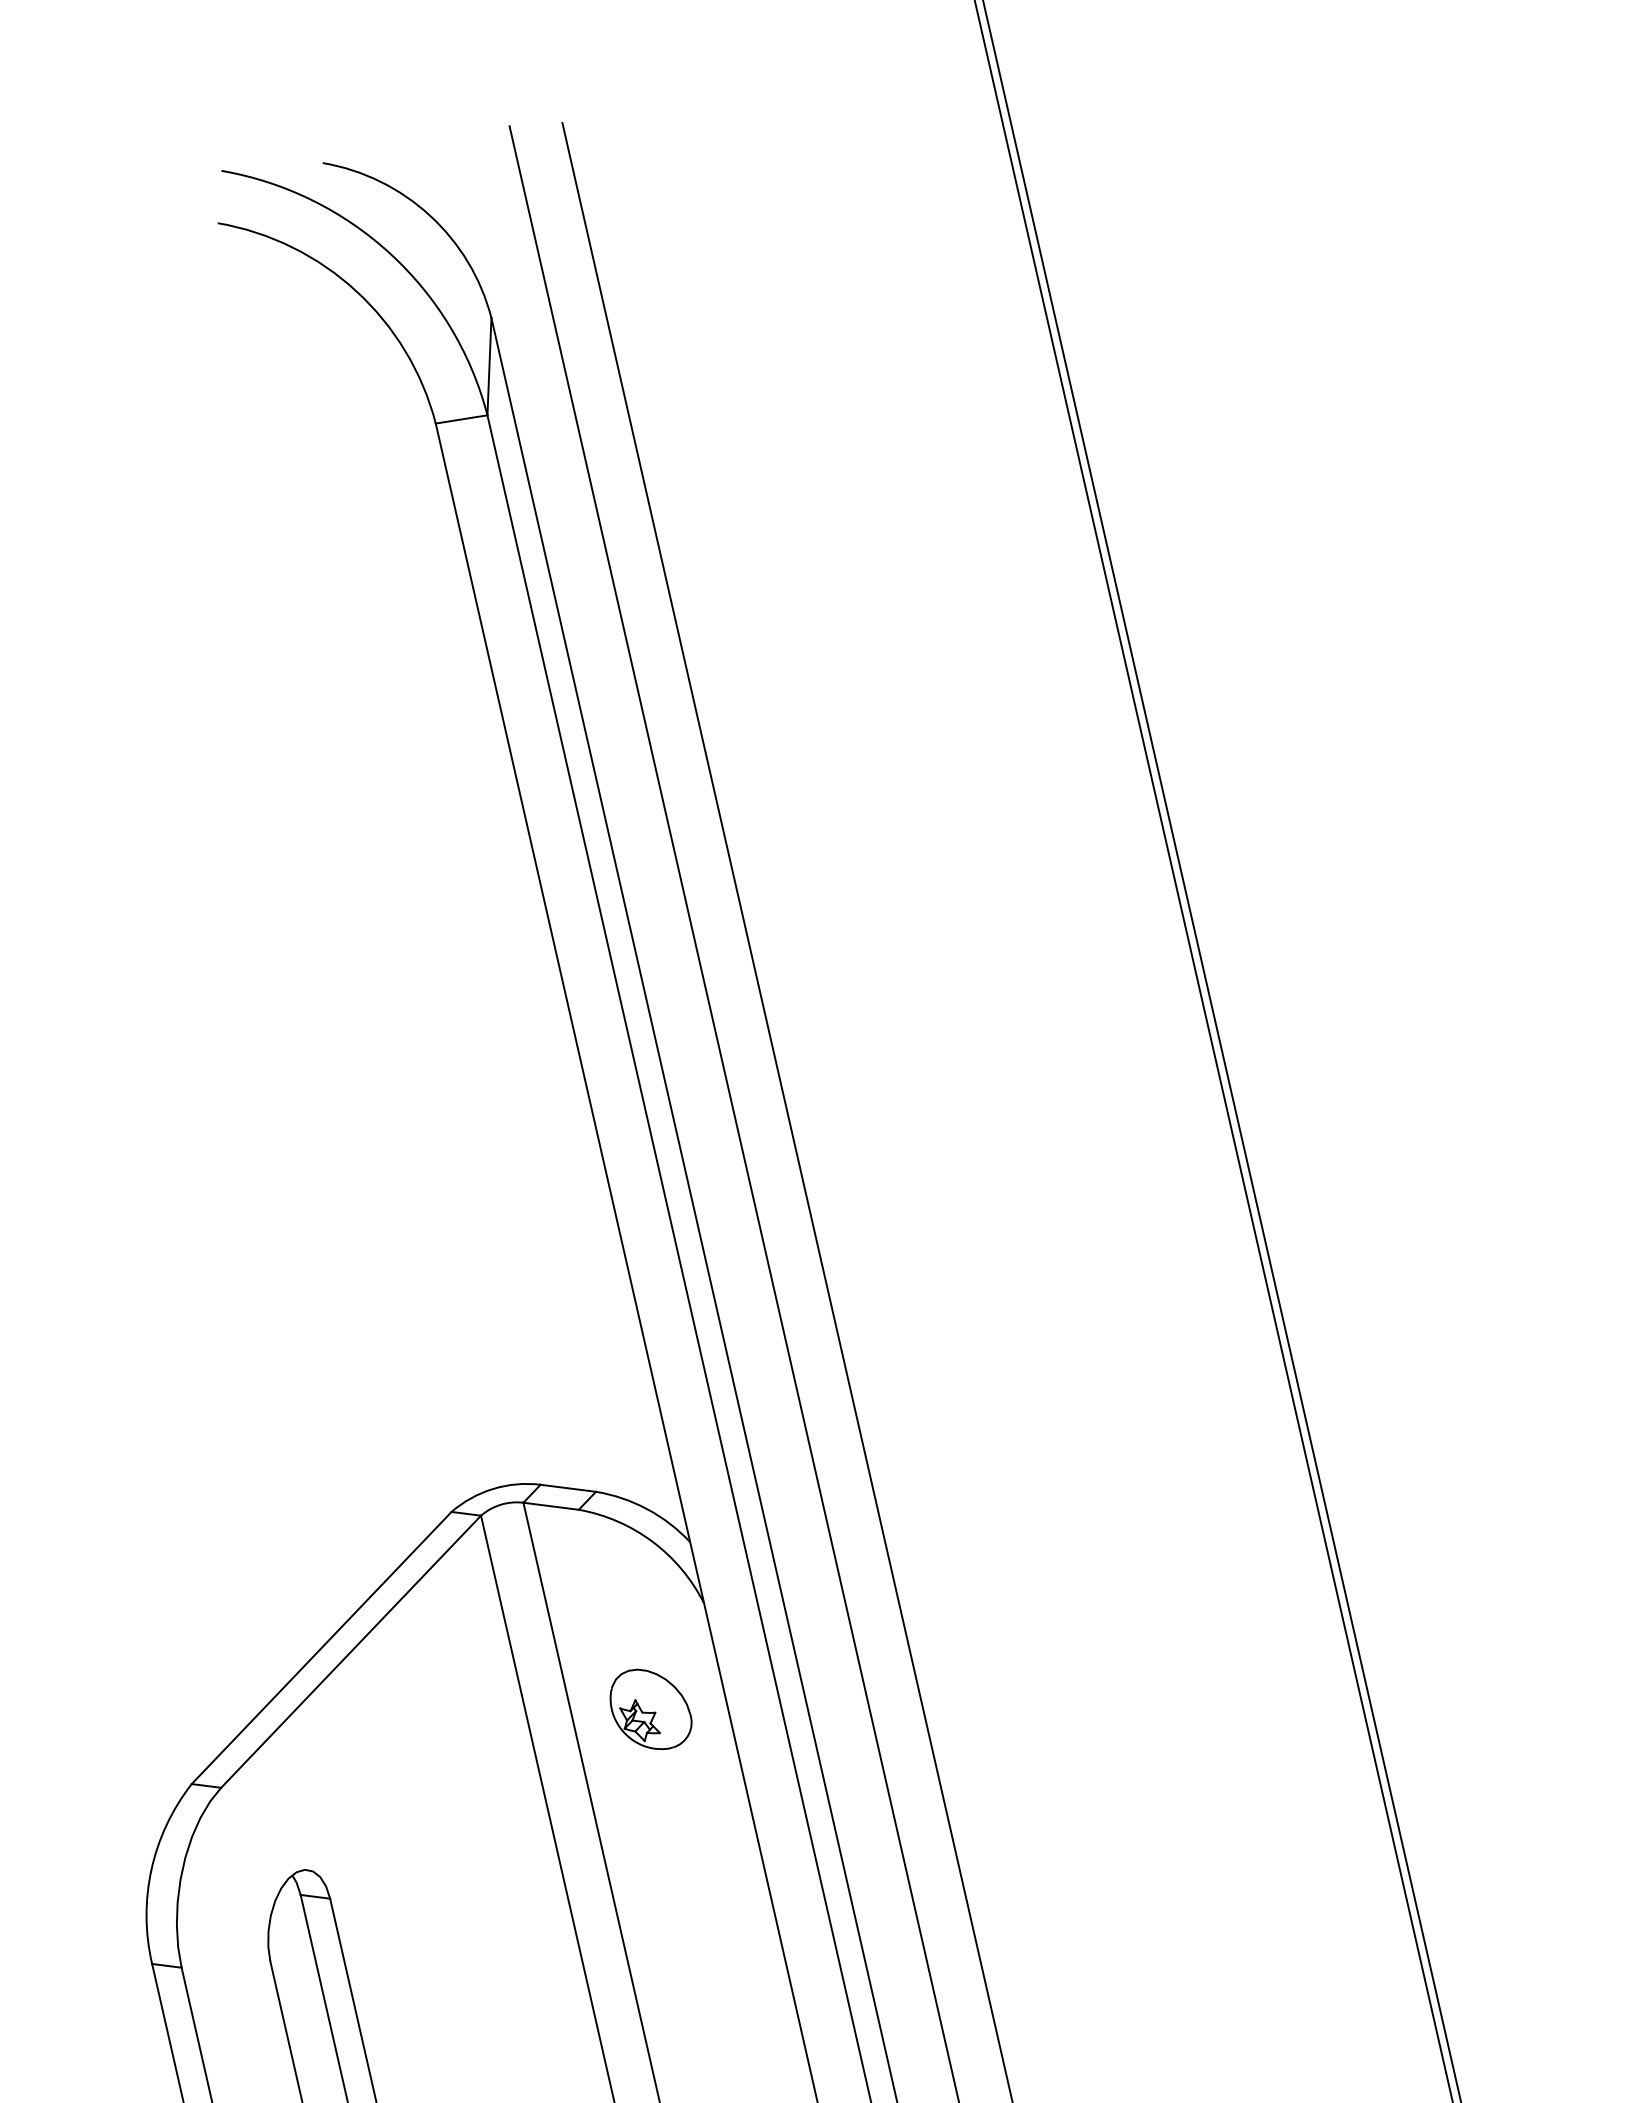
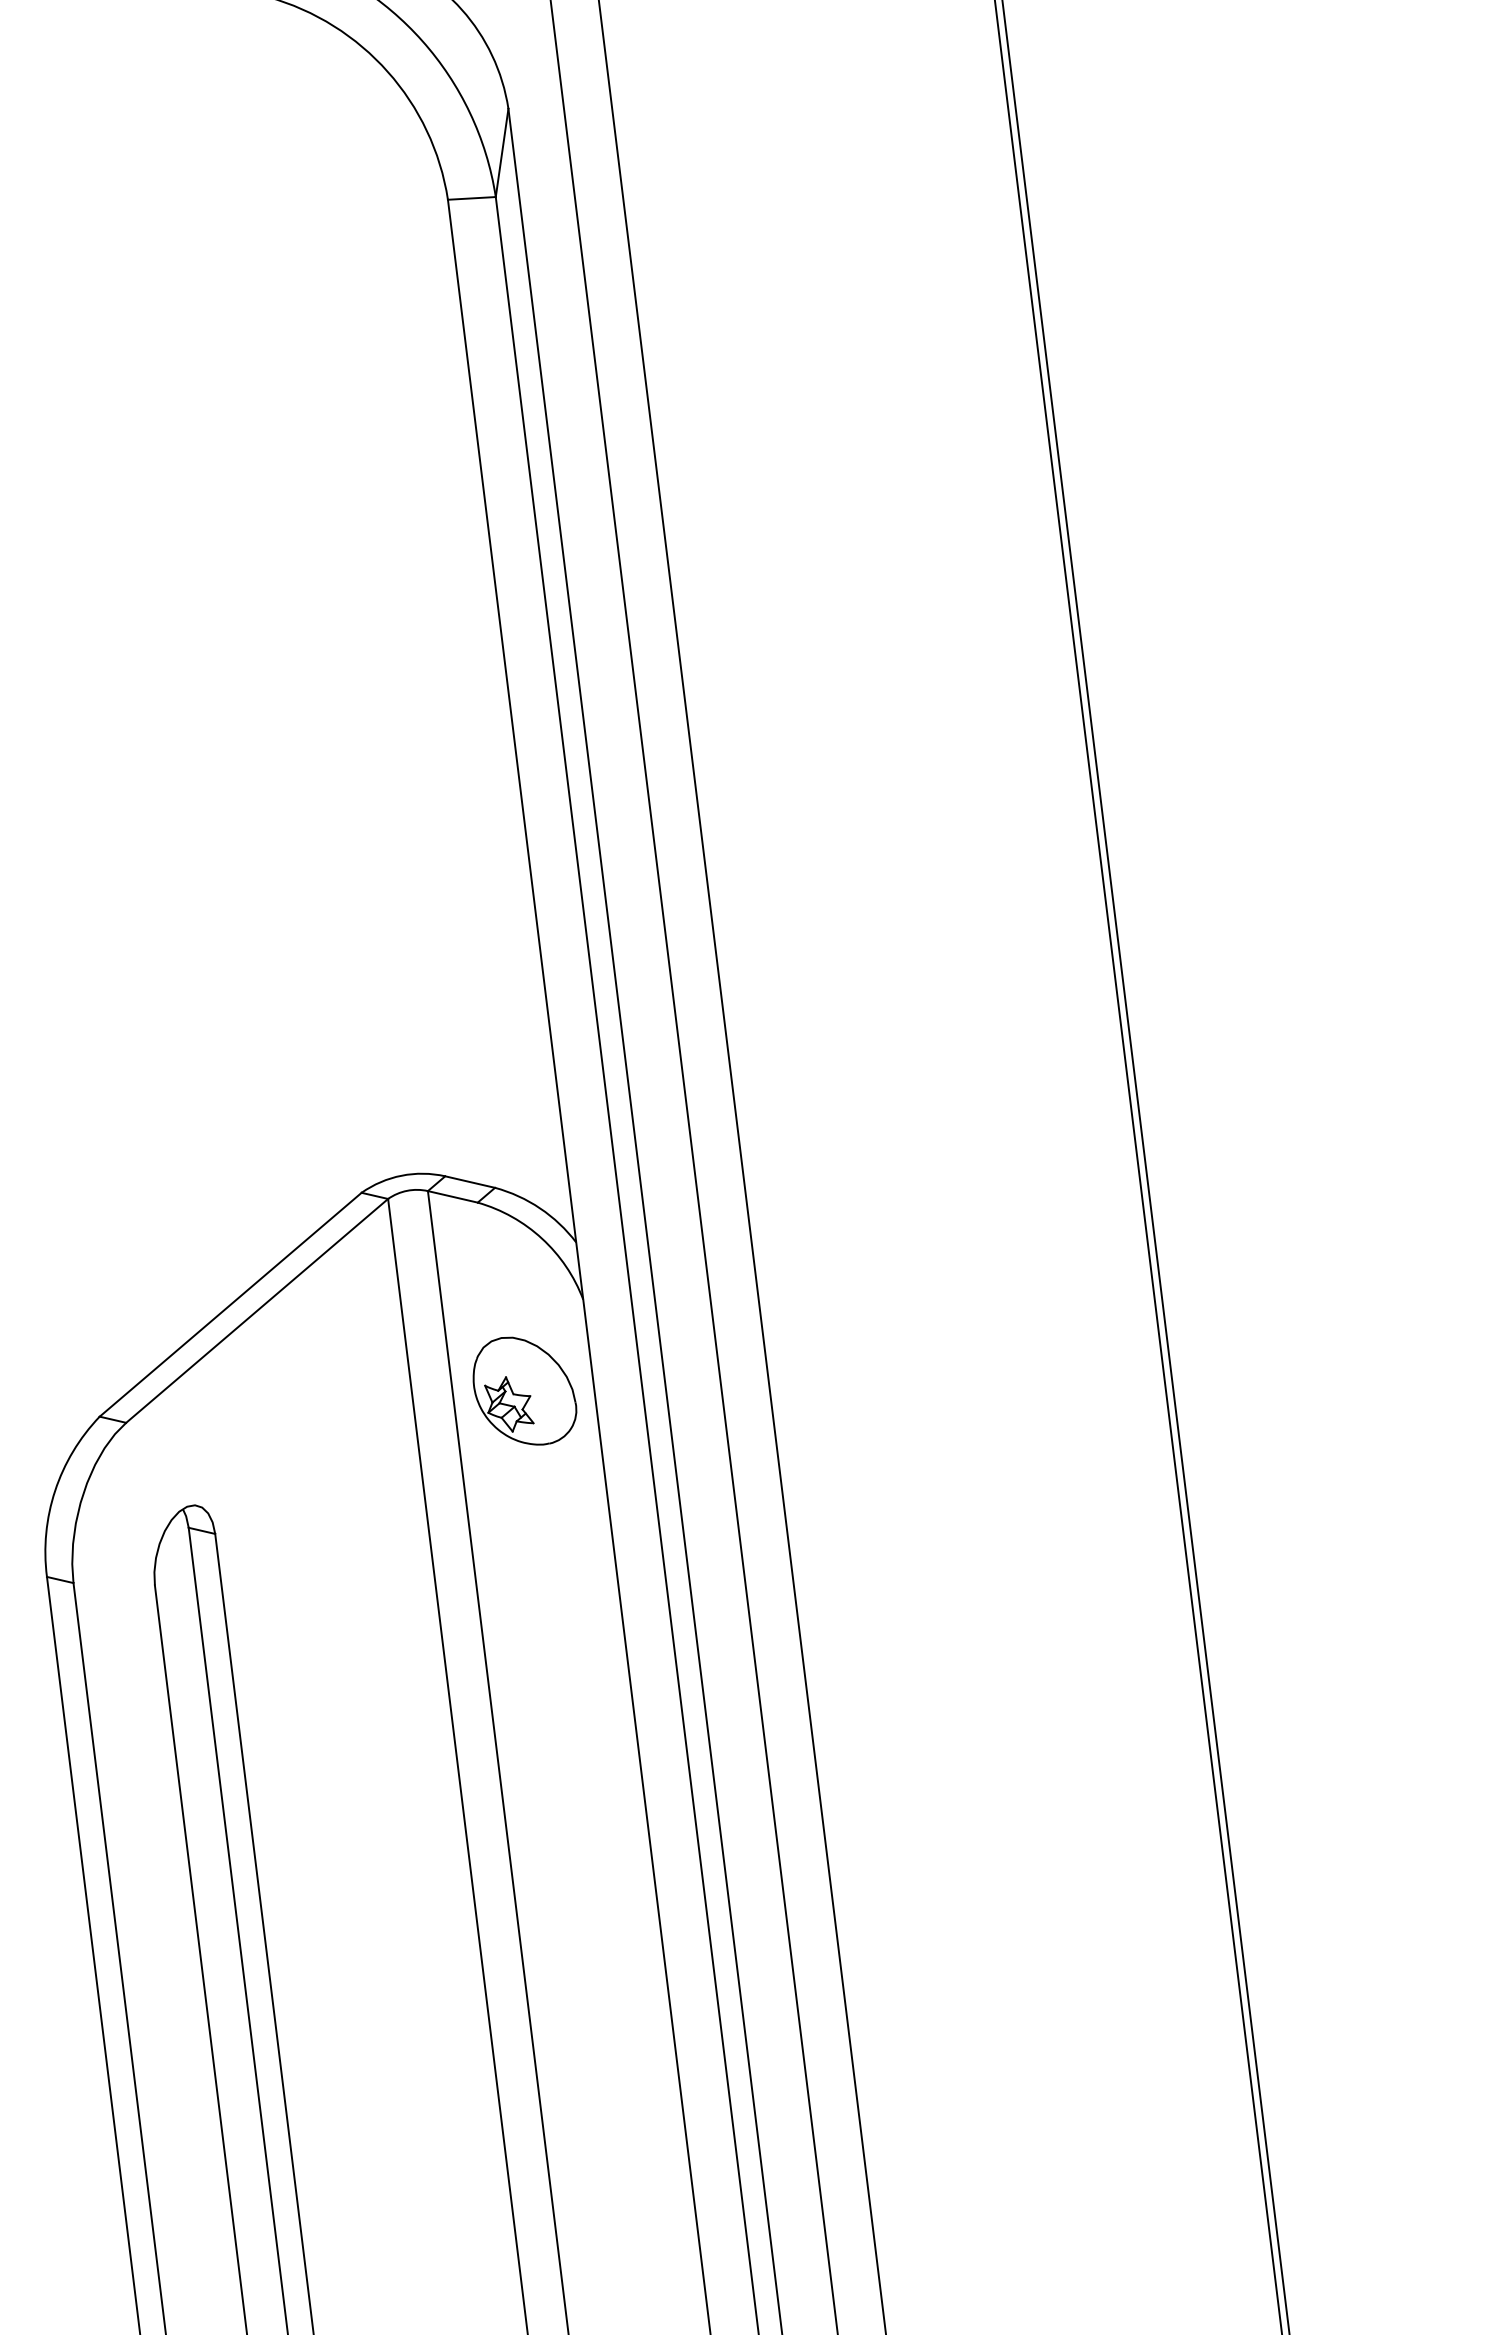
part: (650, 1708) -> (524, 1390), size x1.43

